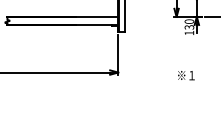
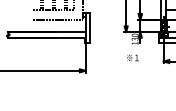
text: (185, 74) -> (132, 57), moved

